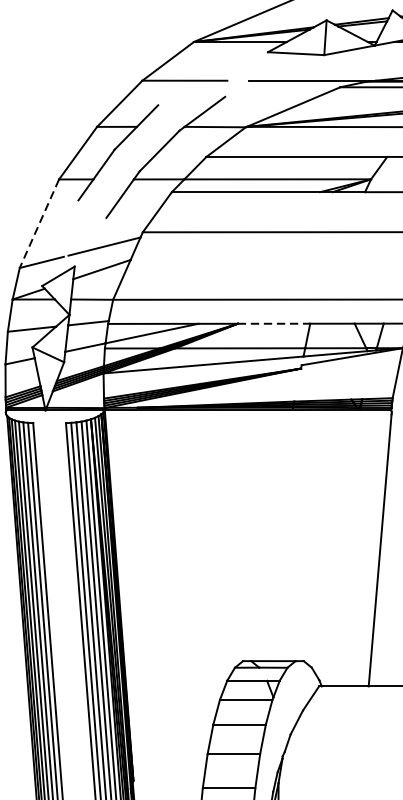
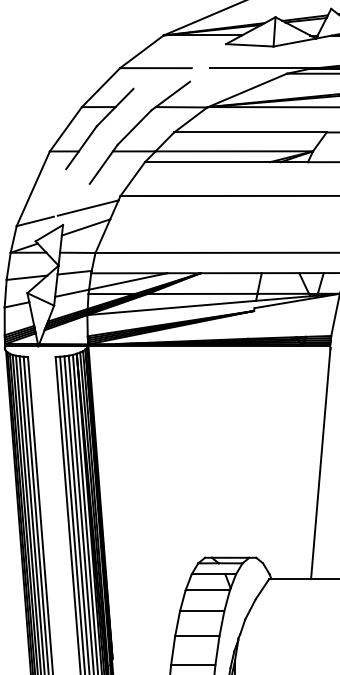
line: (39, 223) -> (33, 188), dashed -> solid
line: (274, 324) -> (231, 273), dashed -> solid

